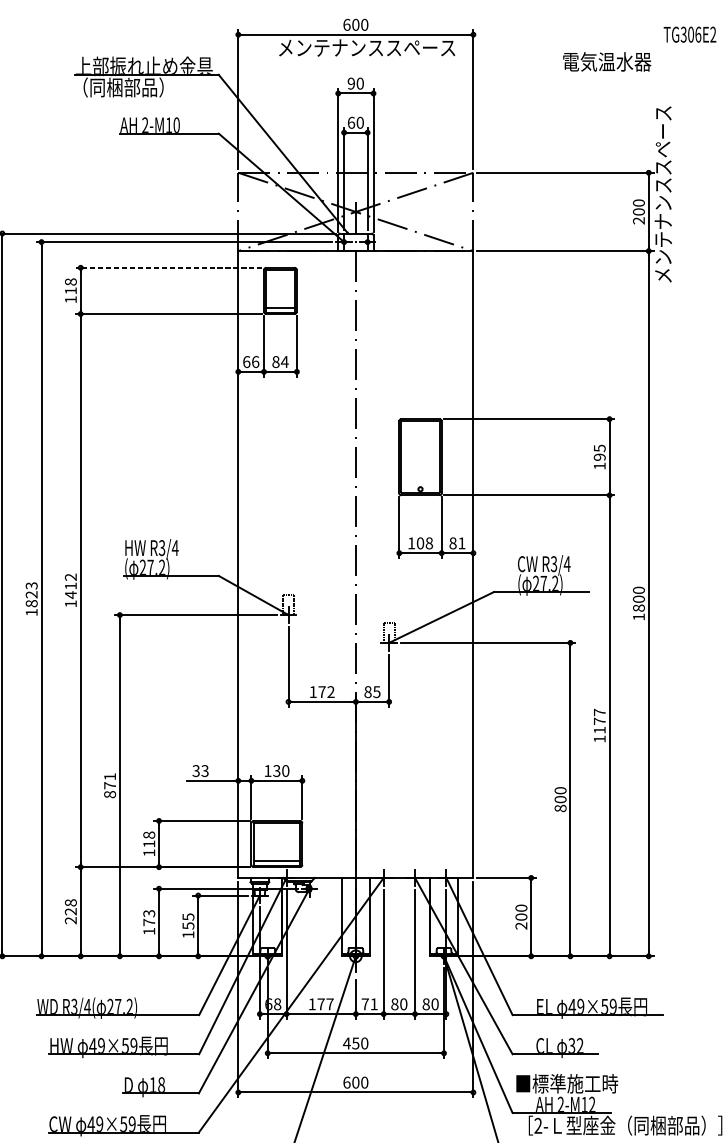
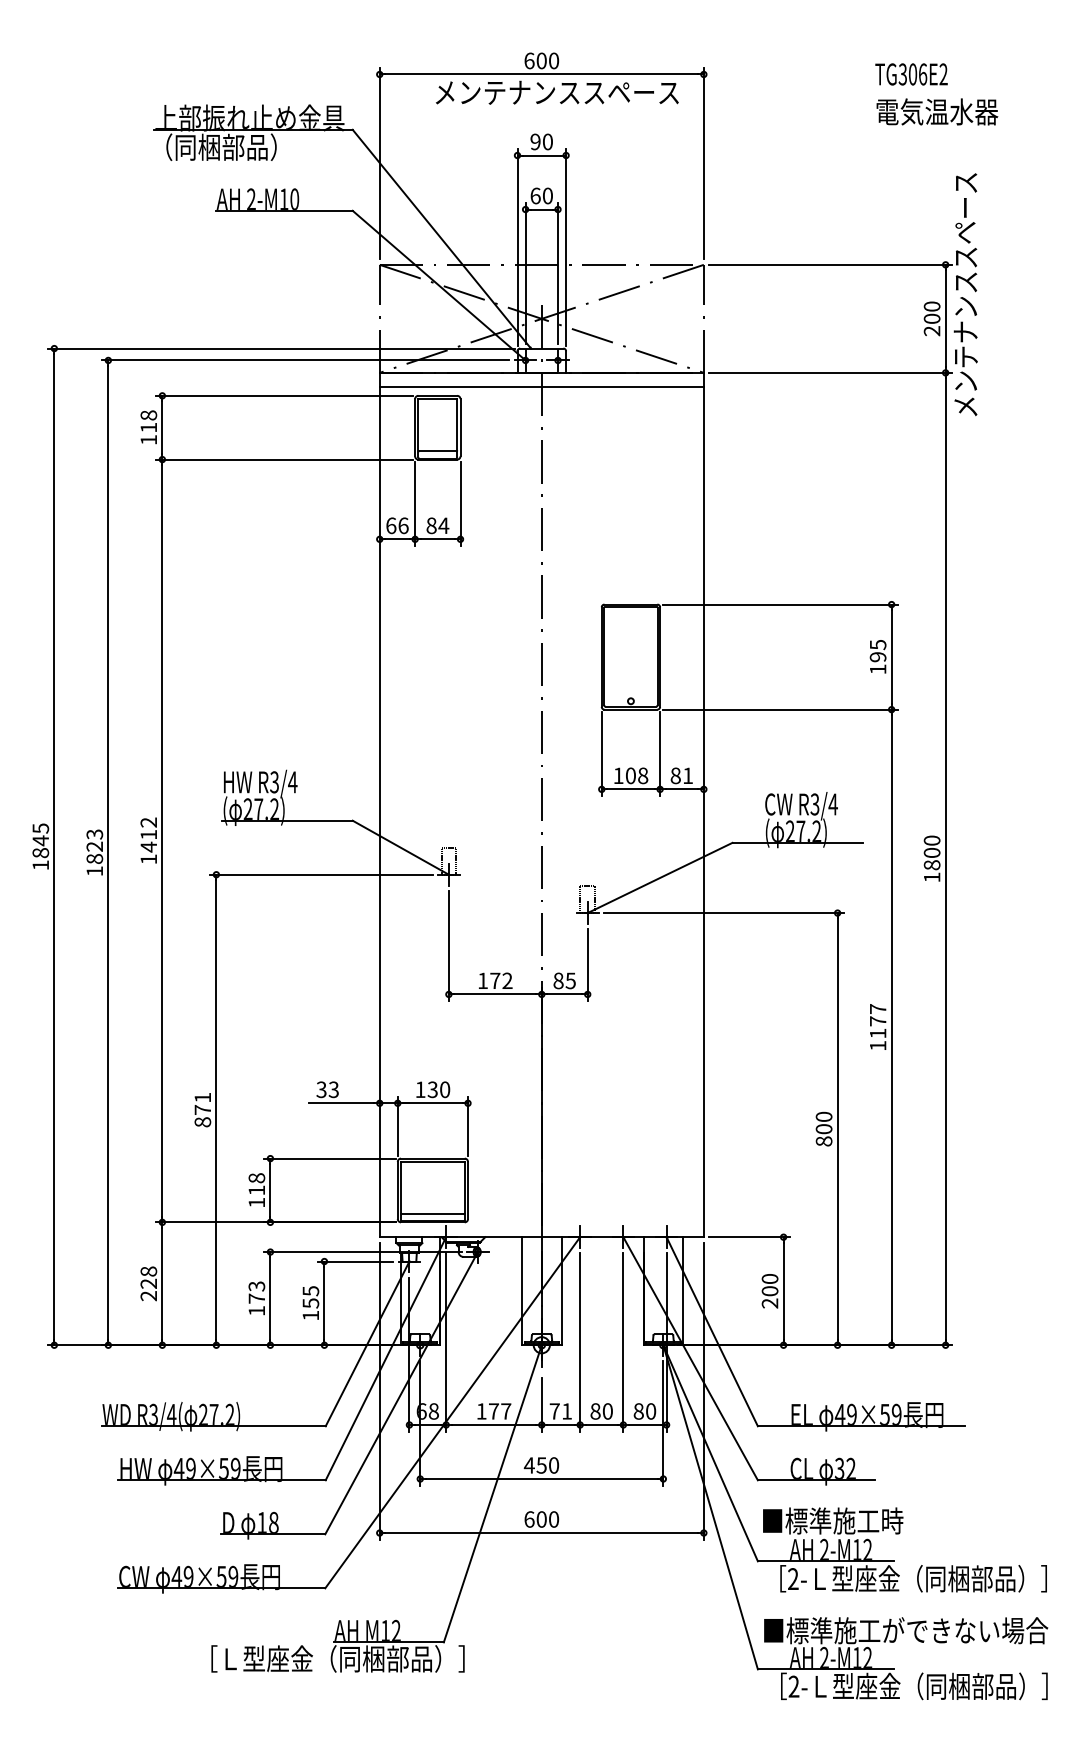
text: (689, 34) -> (911, 74), moved
text: (607, 61) -> (937, 111), moved
line: (355, 261) -> (541, 386), added
line: (169, 267) -> (284, 395), dashed -> solid

